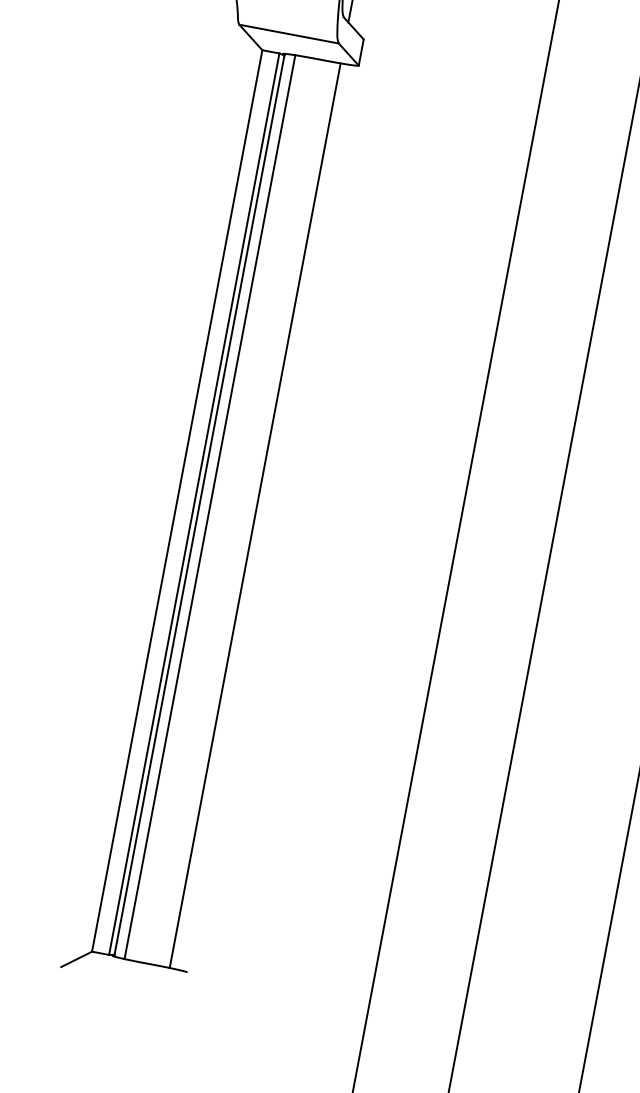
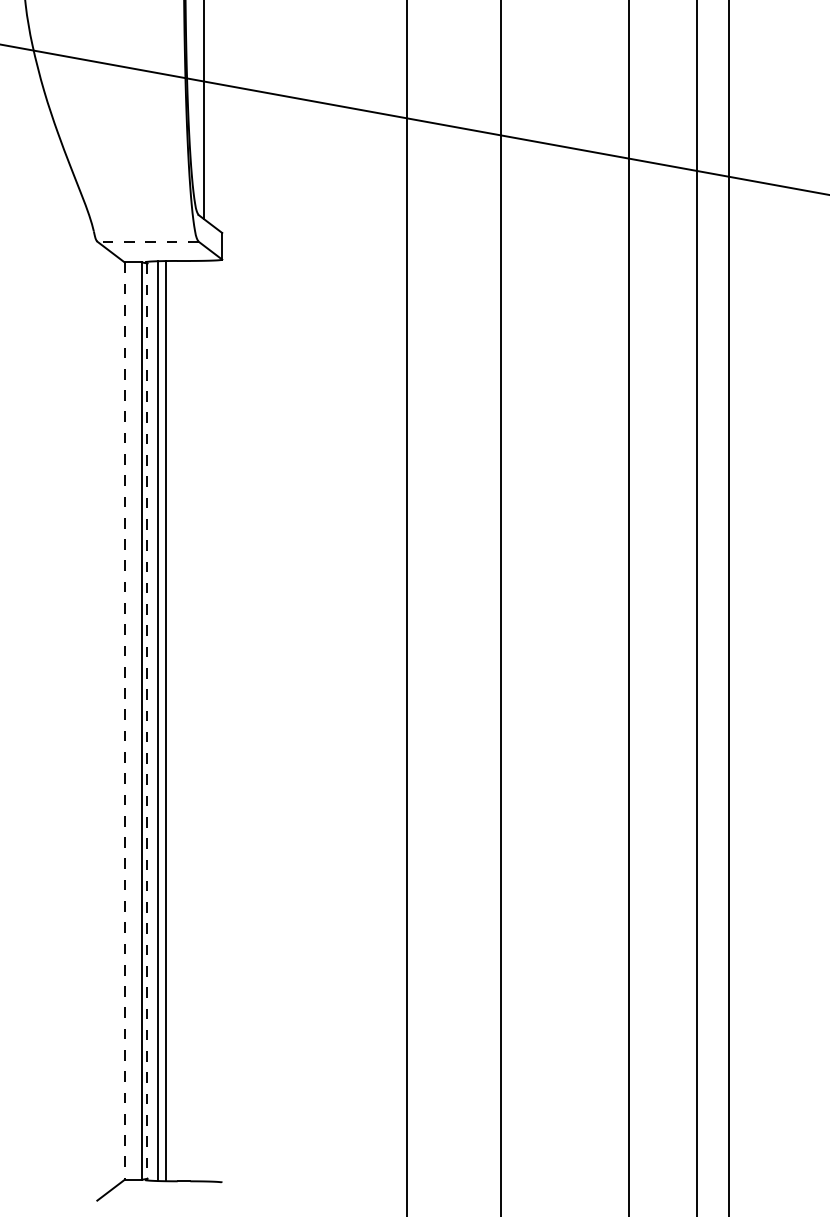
line: (288, 33) -> (147, 241), solid -> dashed
line: (176, 501) -> (124, 721), solid -> dashed
line: (199, 505) -> (147, 721), solid -> dashed
line: (255, 515) -> (166, 720), moved

